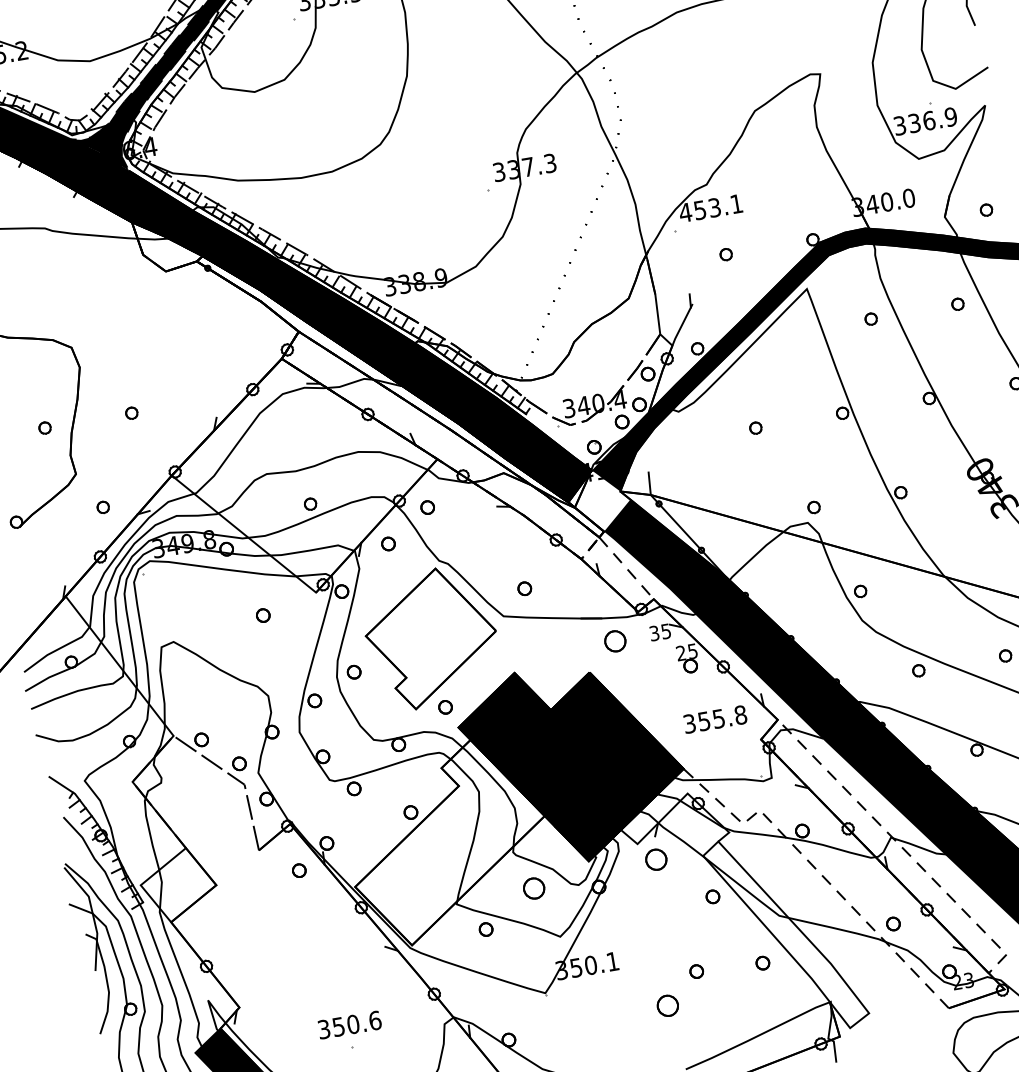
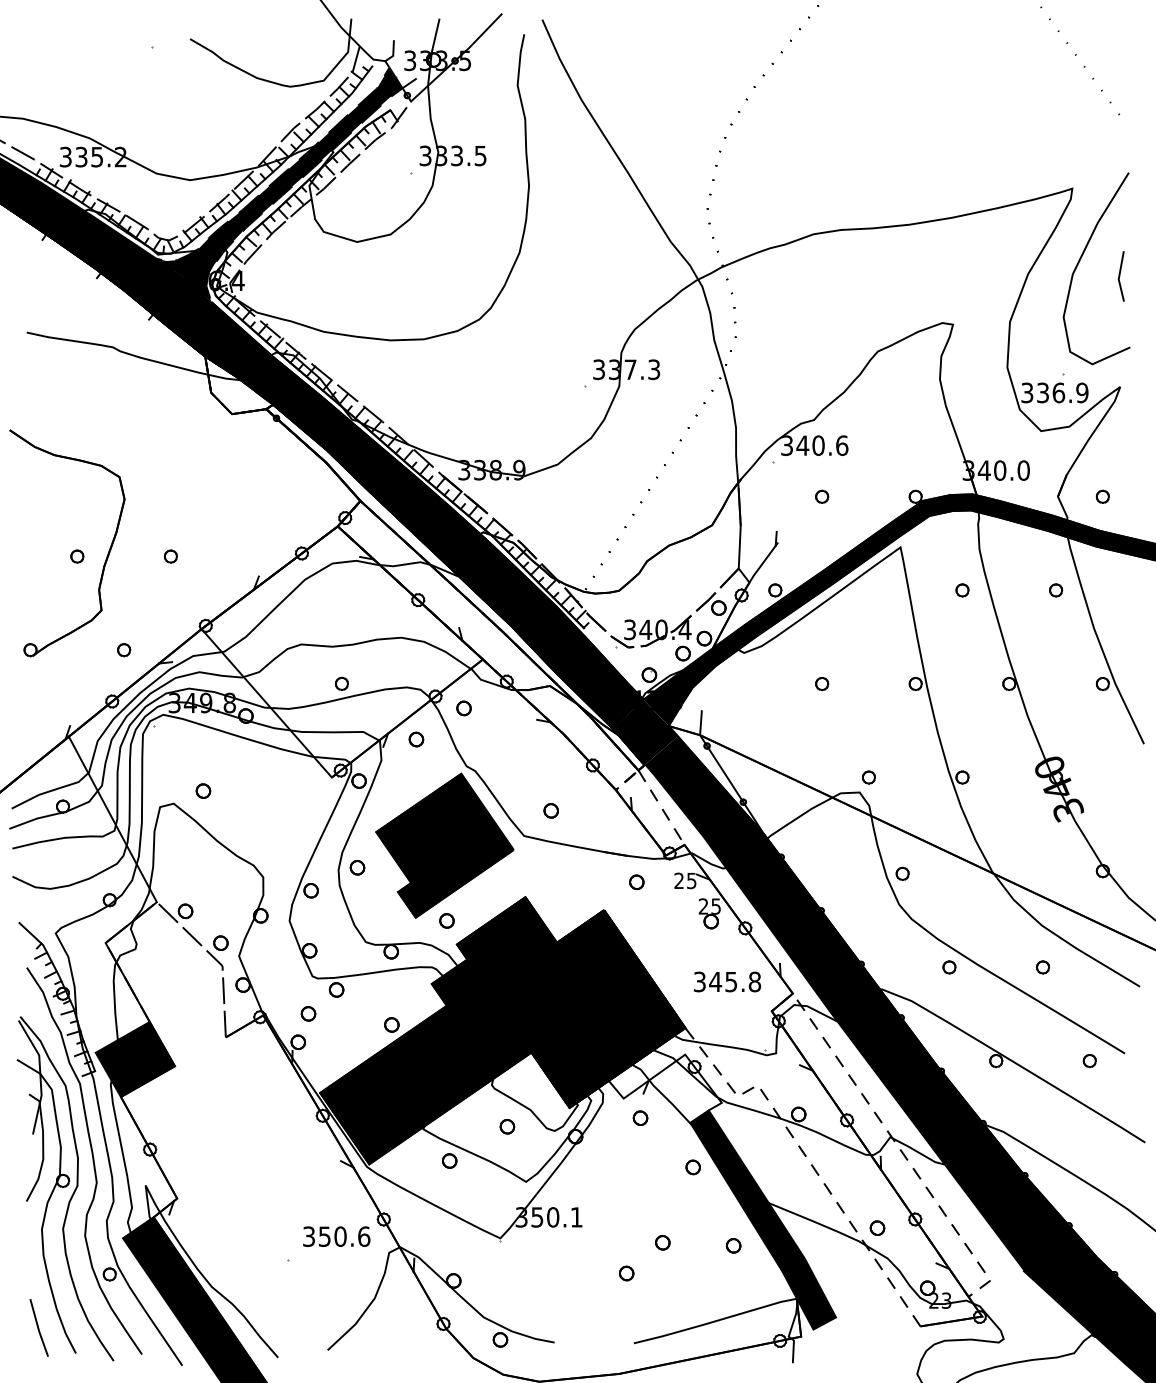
text: (710, 208) -> (814, 445), 453.1 -> 340.6
fill: (599, 501) -> (645, 732), added
part: (263, 614) -> (203, 790), moved
text: (653, 634) -> (678, 881), 35 -> 25
fill: (431, 637) -> (444, 845), added
part: (615, 641) -> (636, 882), size x0.62
text: (704, 721) -> (715, 982), 355.8 -> 345.8
fill: (447, 841) -> (425, 1061), added
part: (656, 858) -> (640, 1117), size x0.62
part: (299, 870) -> (308, 1013), moved
fill: (177, 884) -> (134, 1058), added
part: (534, 888) -> (507, 1126), size x0.62
fill: (786, 934) -> (763, 1219), added
part: (667, 1005) -> (626, 1273), size x0.62
text: (349, 1024) -> (336, 1236), moved

